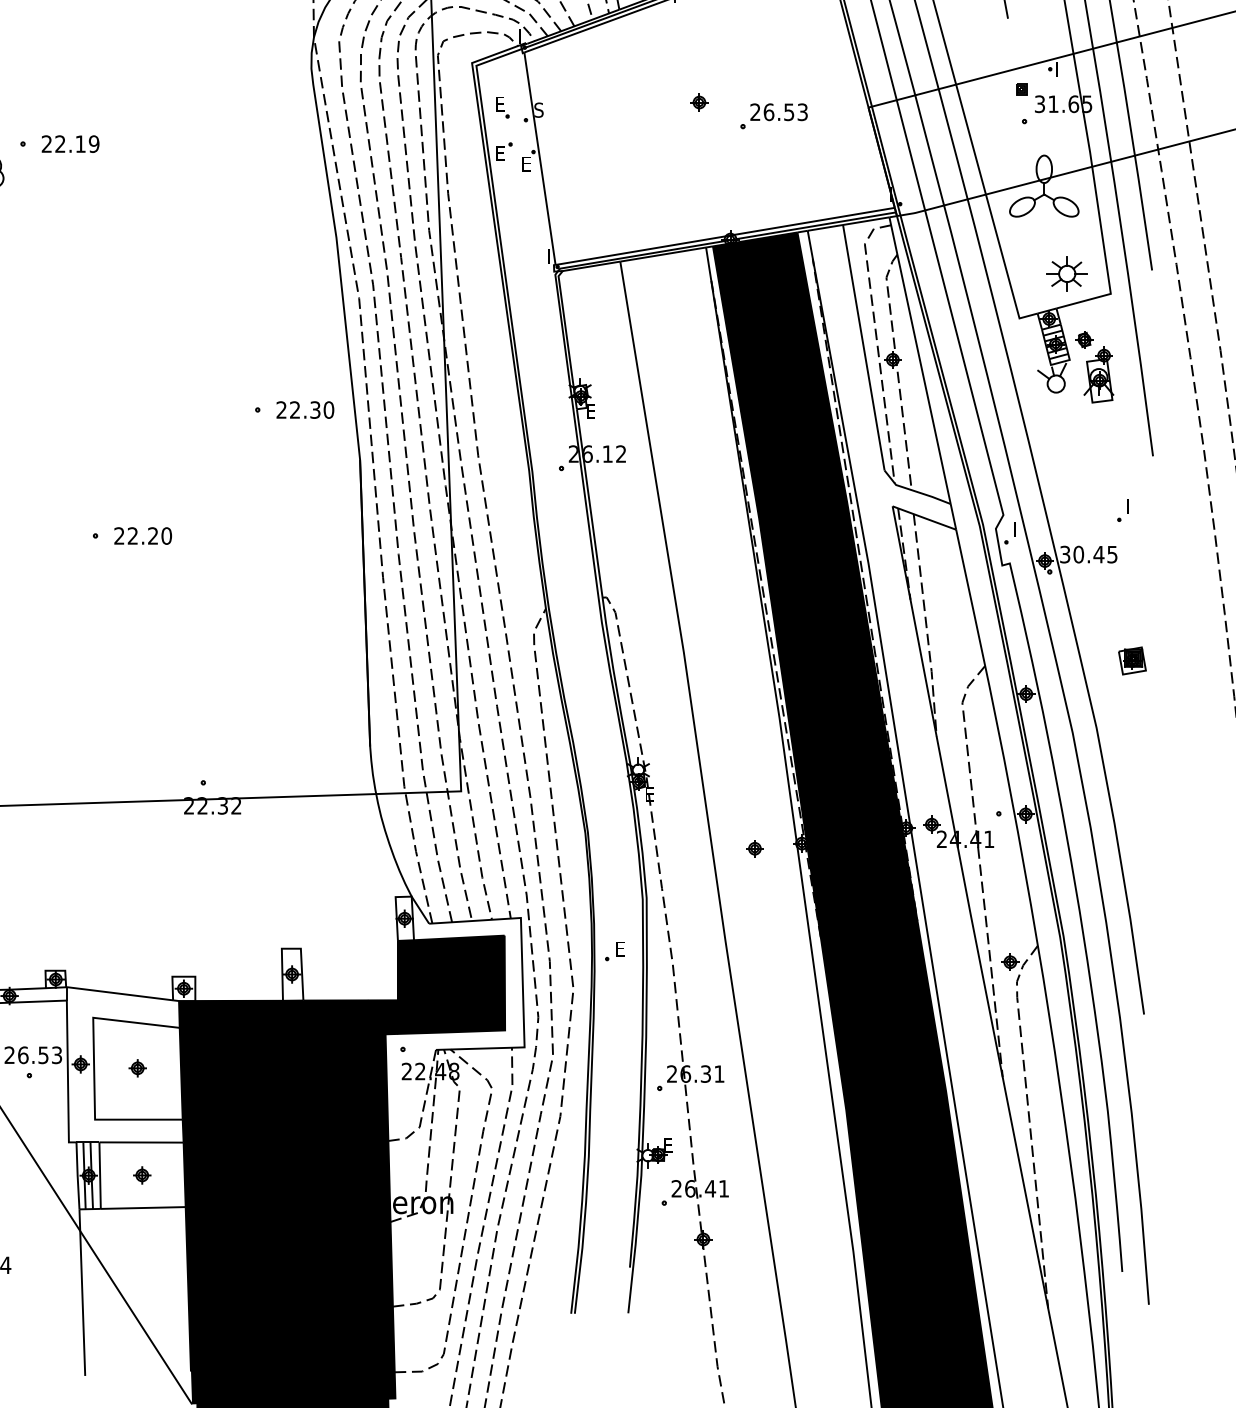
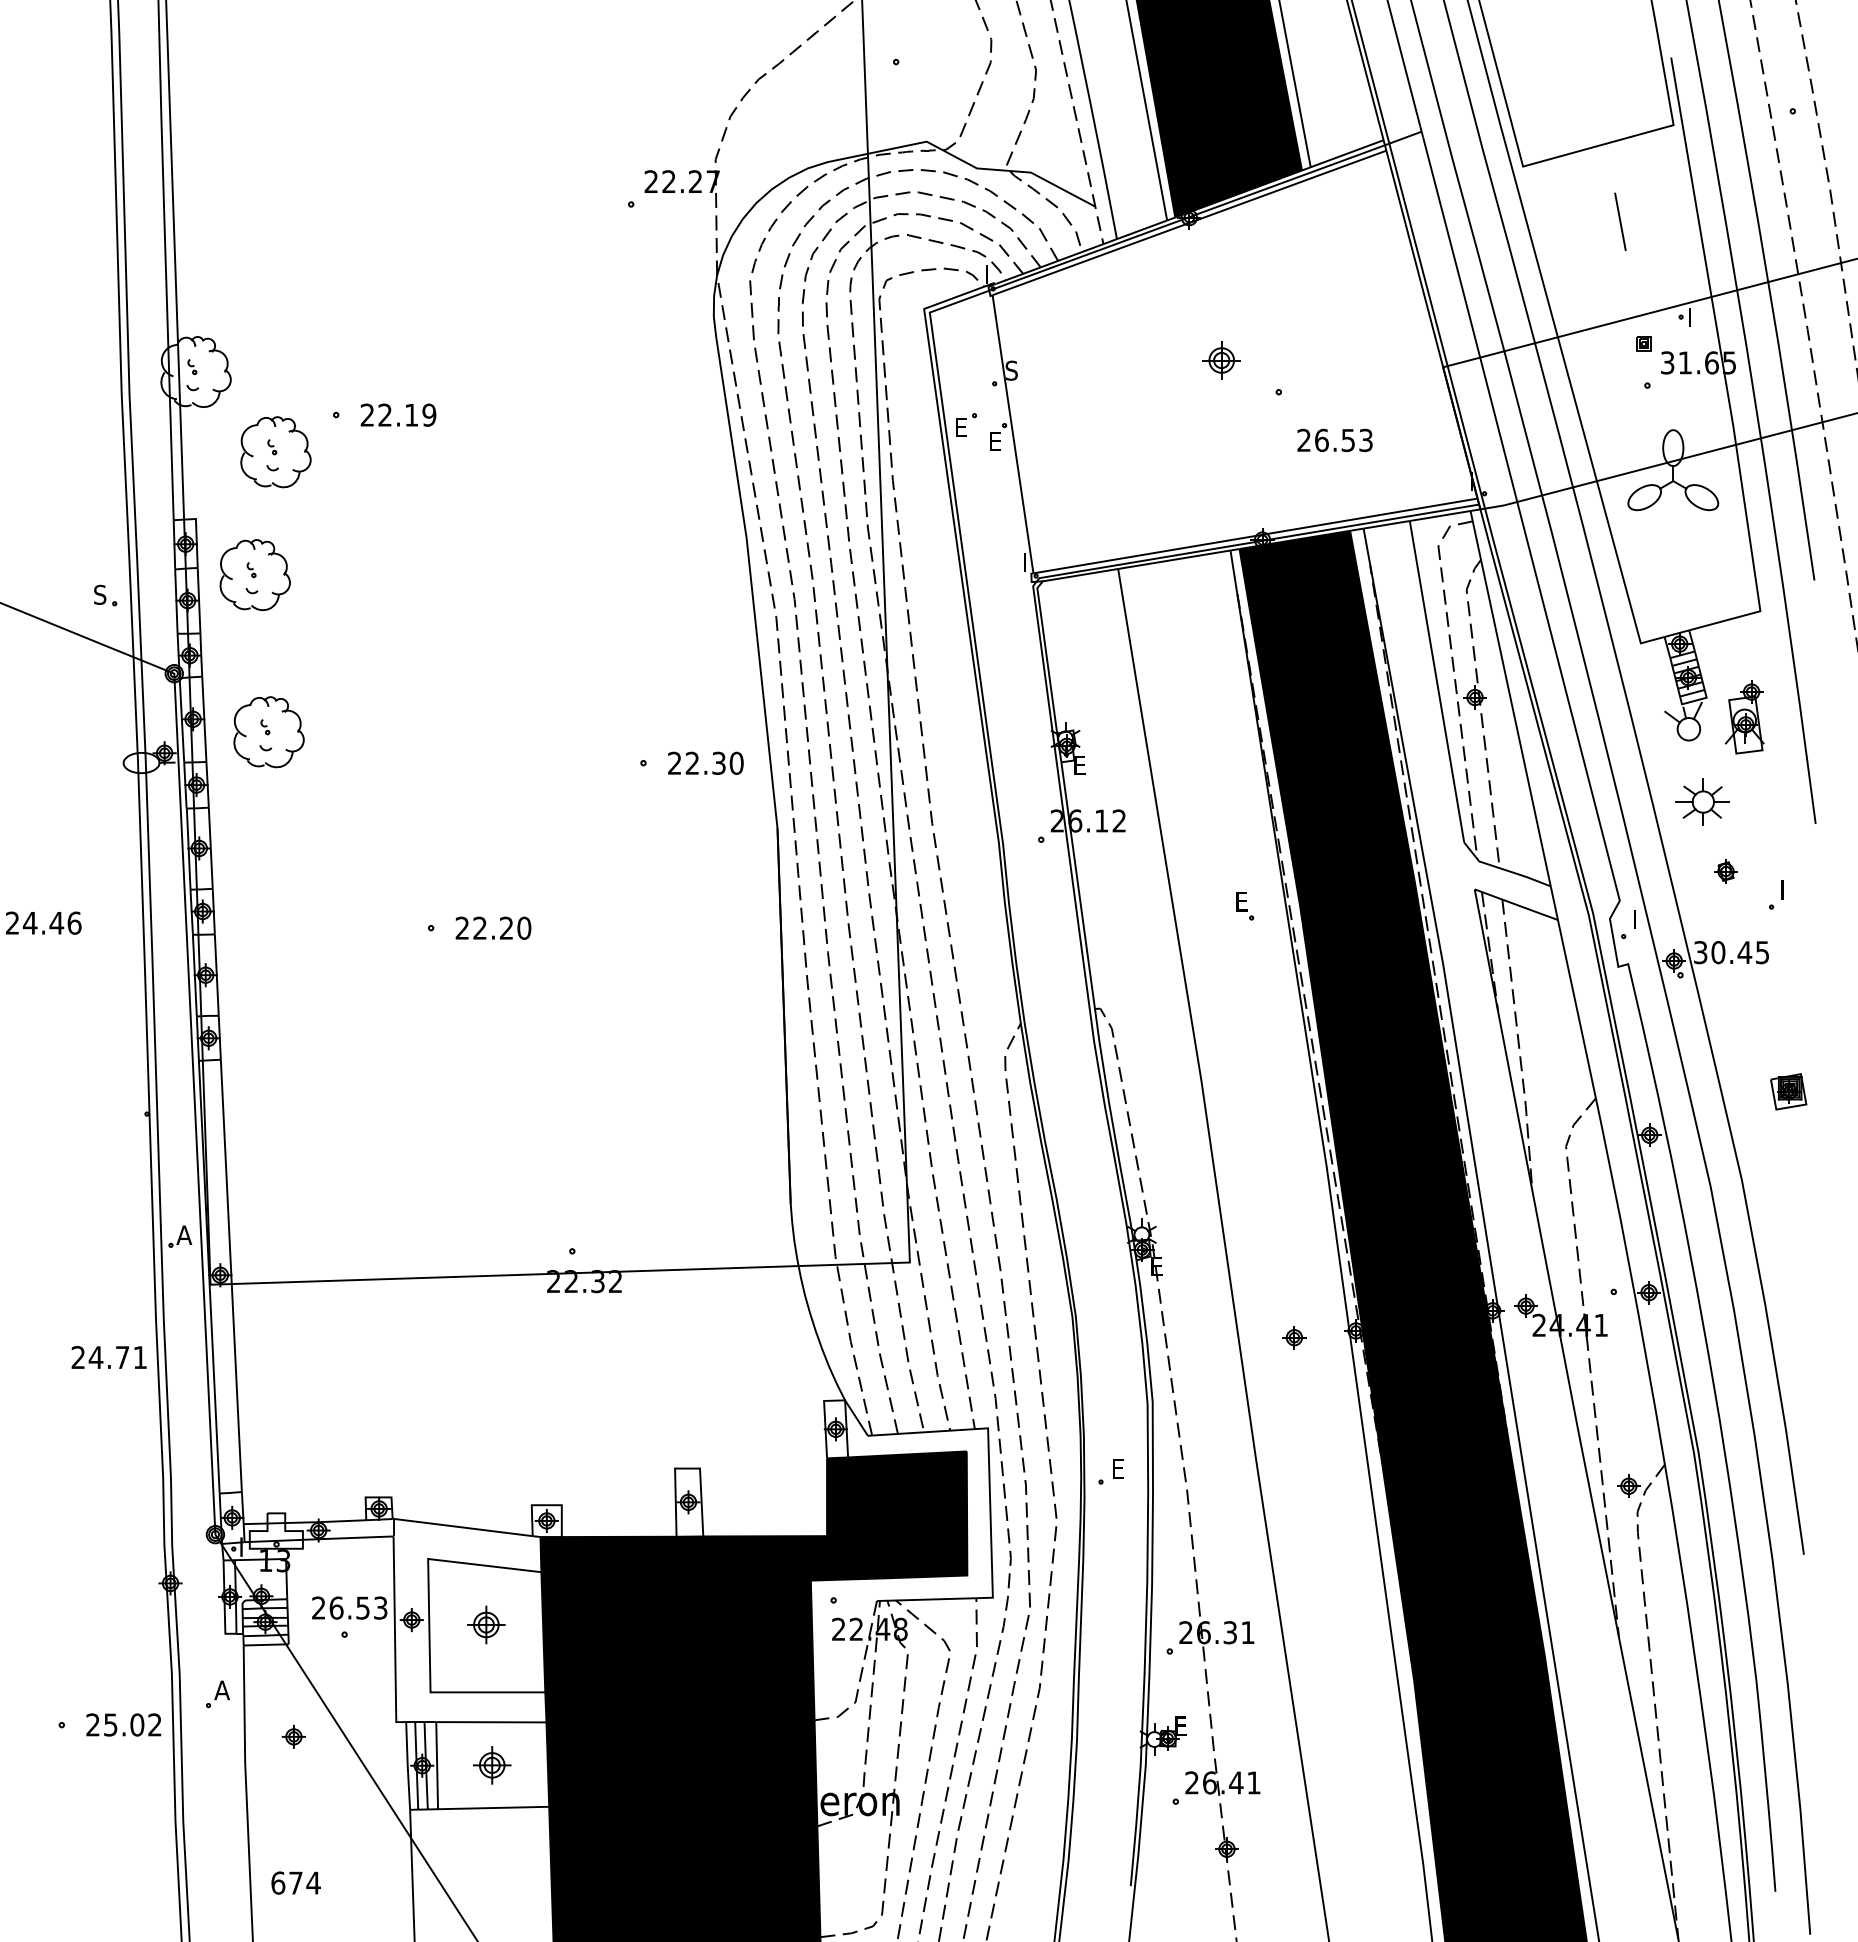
part: (699, 102) -> (1221, 360), size x1.6
part: (502, 107) -> (1245, 906), moved
text: (778, 112) -> (1334, 440), moved
part: (1066, 273) -> (1702, 801), moved
part: (1084, 339) -> (1725, 871), moved
part: (137, 1068) -> (486, 1625), size x1.6
part: (142, 1175) -> (492, 1765), size x1.6

